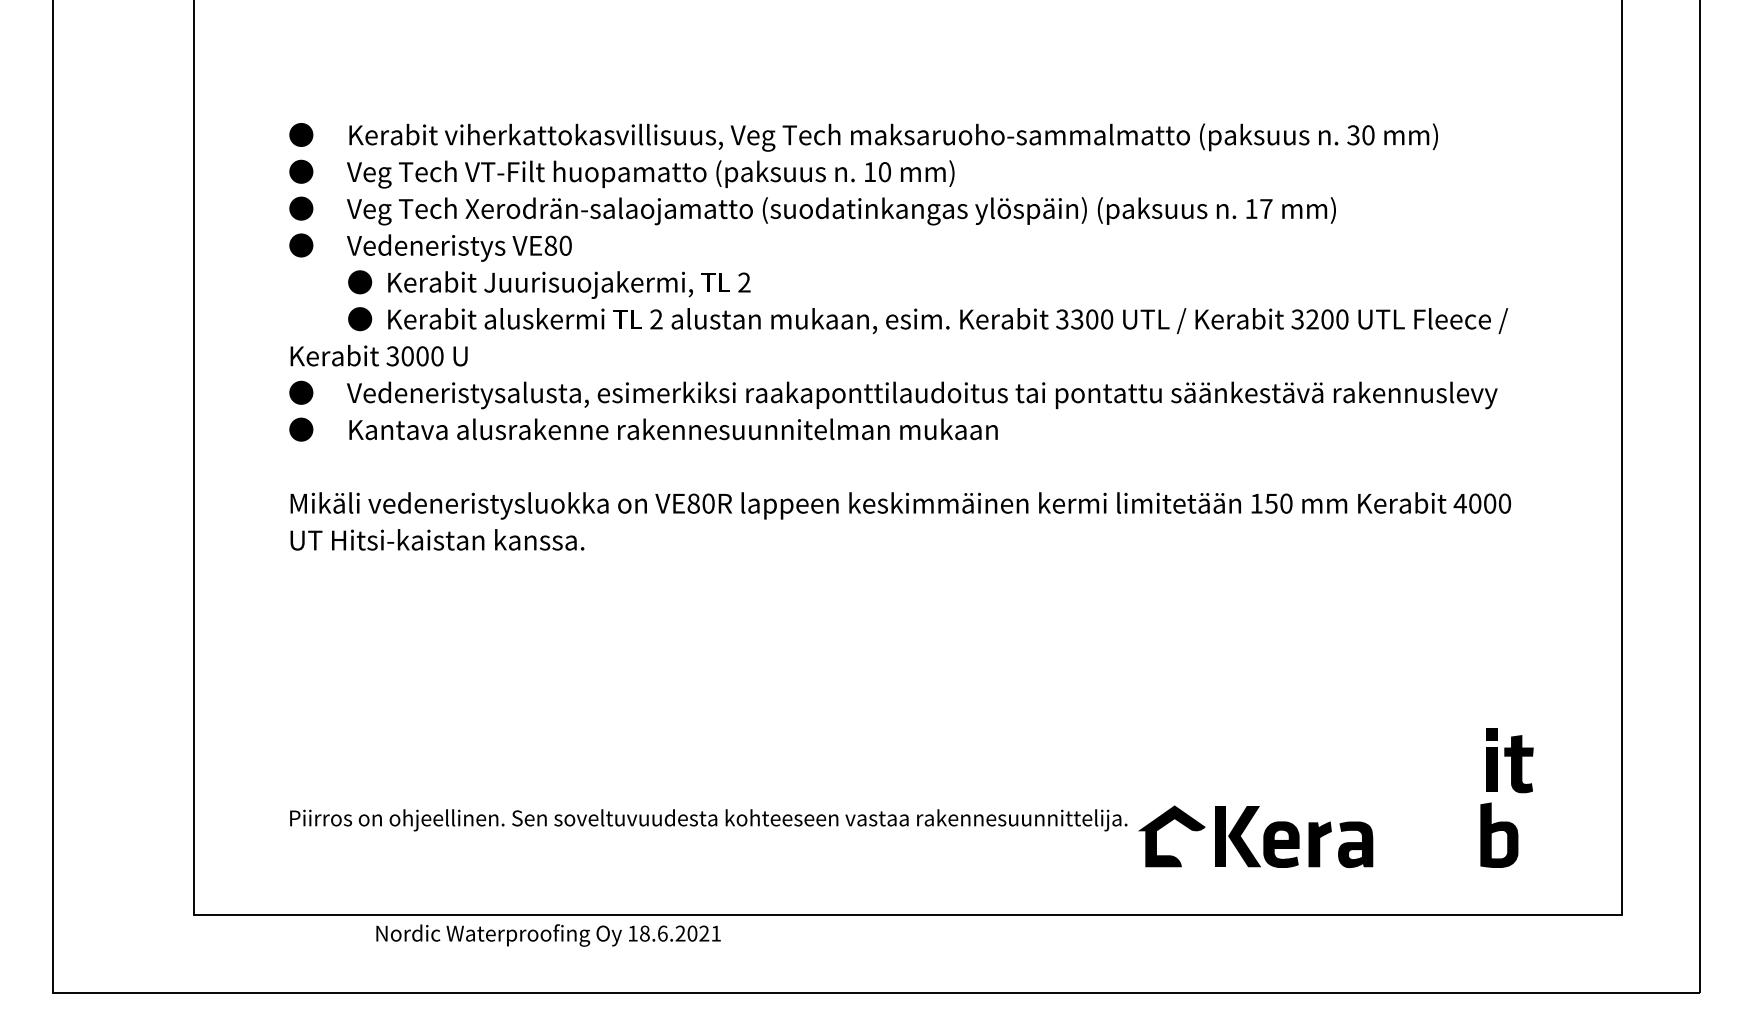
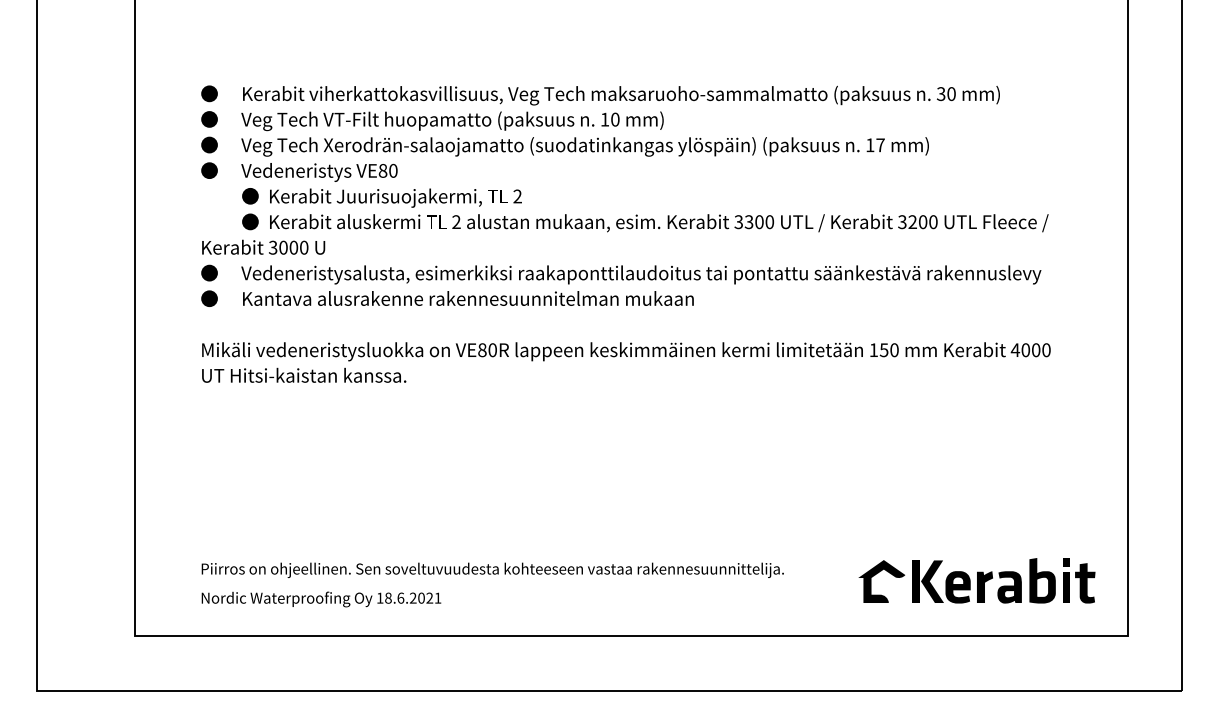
part: (1510, 760) -> (1079, 580), moved
part: (1254, 836) -> (939, 581), moved
text: (548, 935) -> (321, 599), moved

